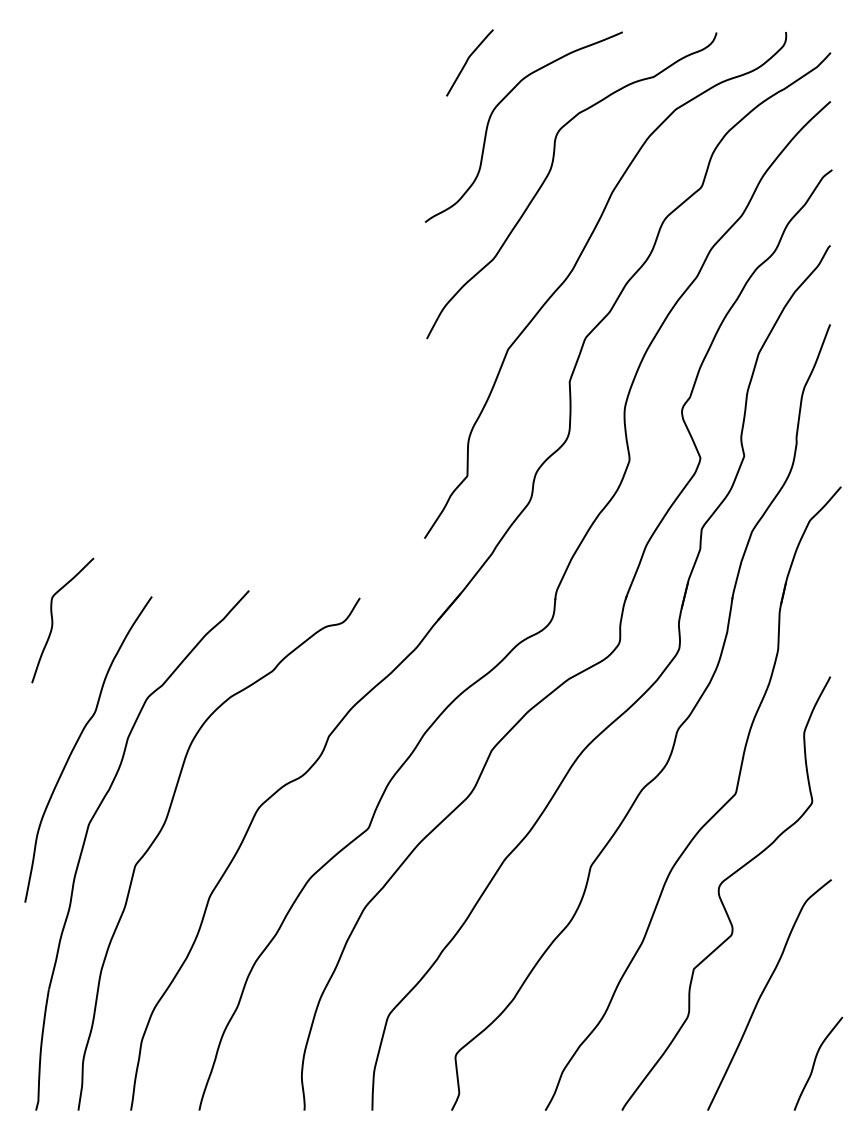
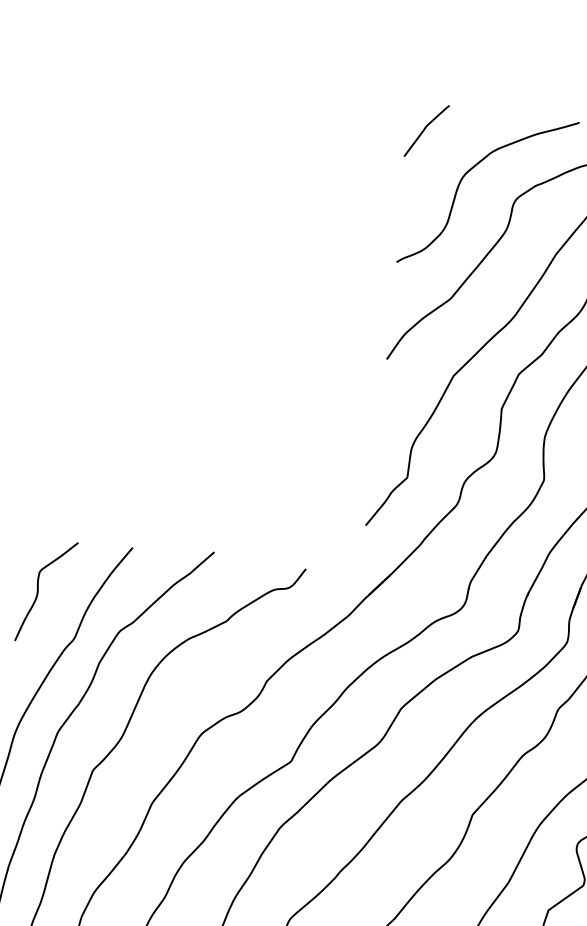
curve: (467, 62) -> (424, 130), moved
curve: (53, 620) -> (38, 590), moved

